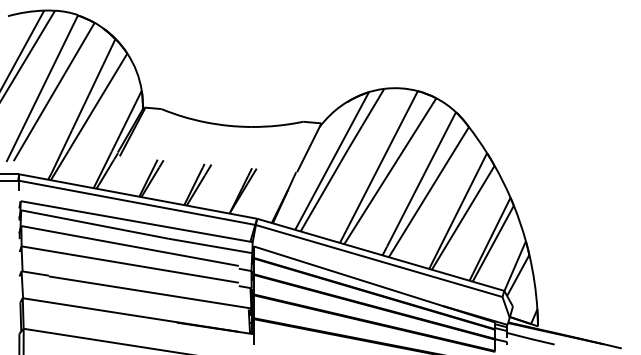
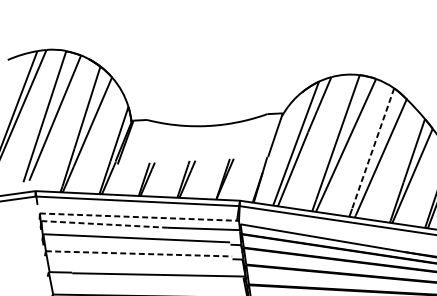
line: (421, 179) -> (373, 148), solid -> dashed
line: (136, 221) -> (139, 217), solid -> dashed
line: (94, 224) -> (104, 224), solid -> dashed
line: (130, 264) -> (139, 253), solid -> dashed

